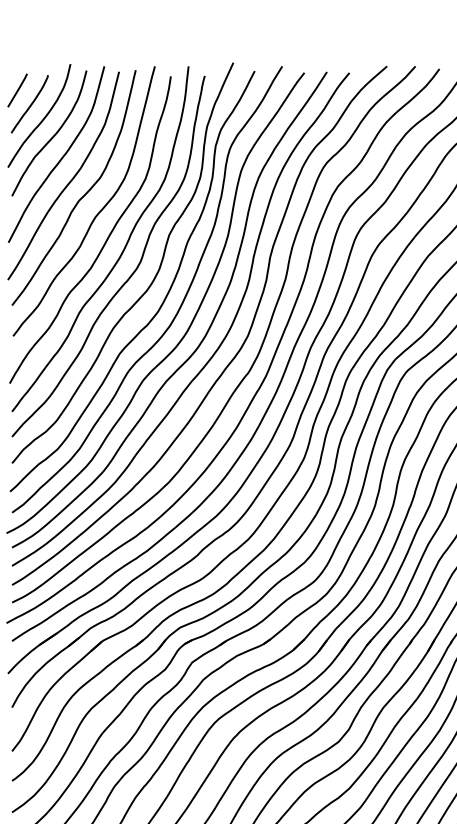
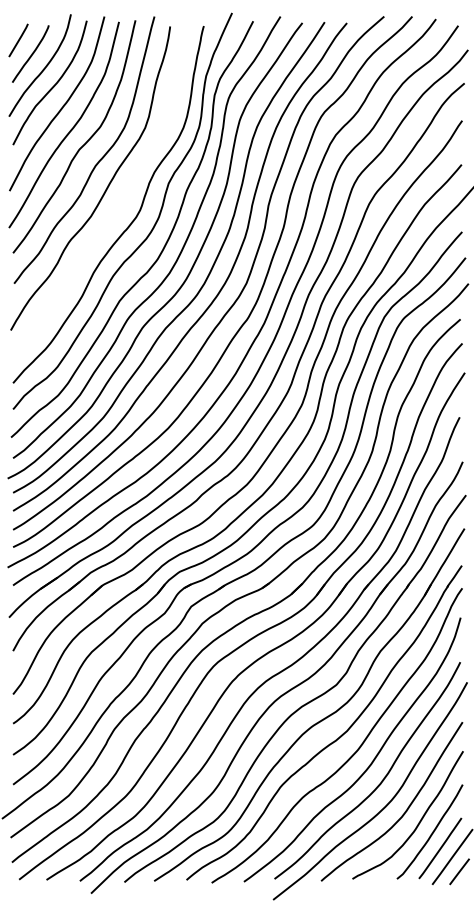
curve: (122, 250) -> (122, 198), removed

